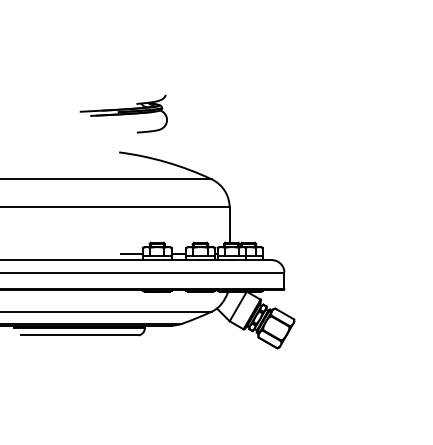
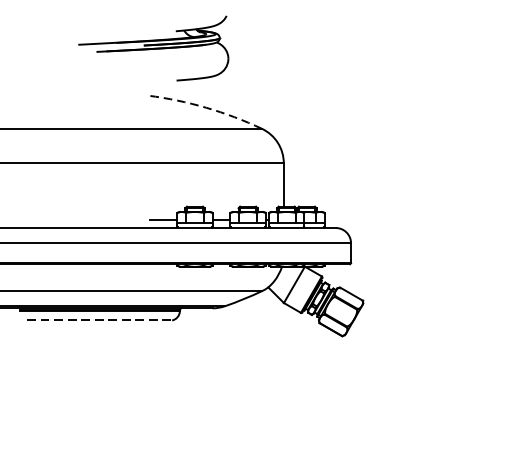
part: (123, 113) -> (153, 47), size x1.4
arc: (166, 162) -> (206, 108), solid -> dashed
line: (79, 335) -> (99, 320), solid -> dashed

